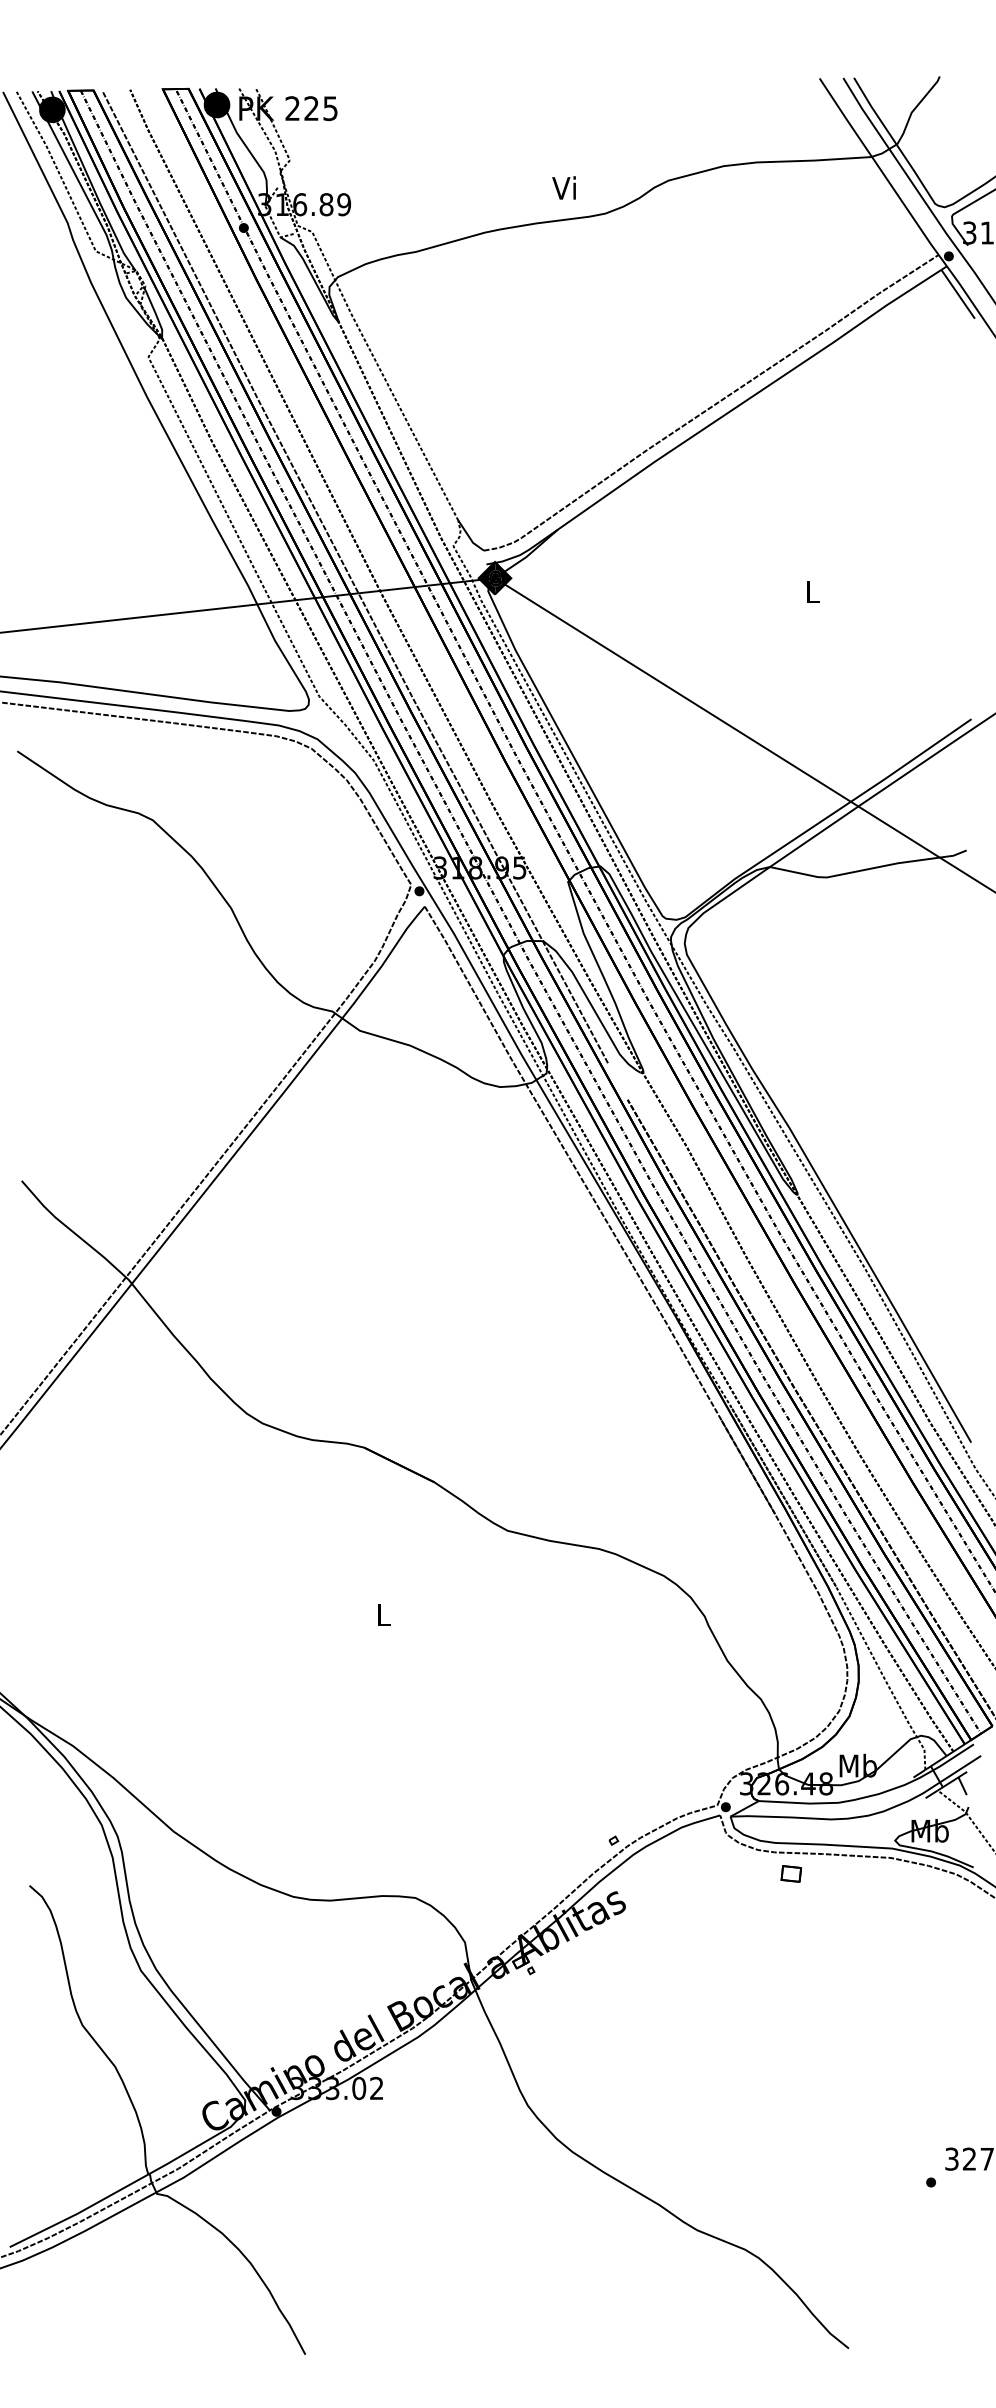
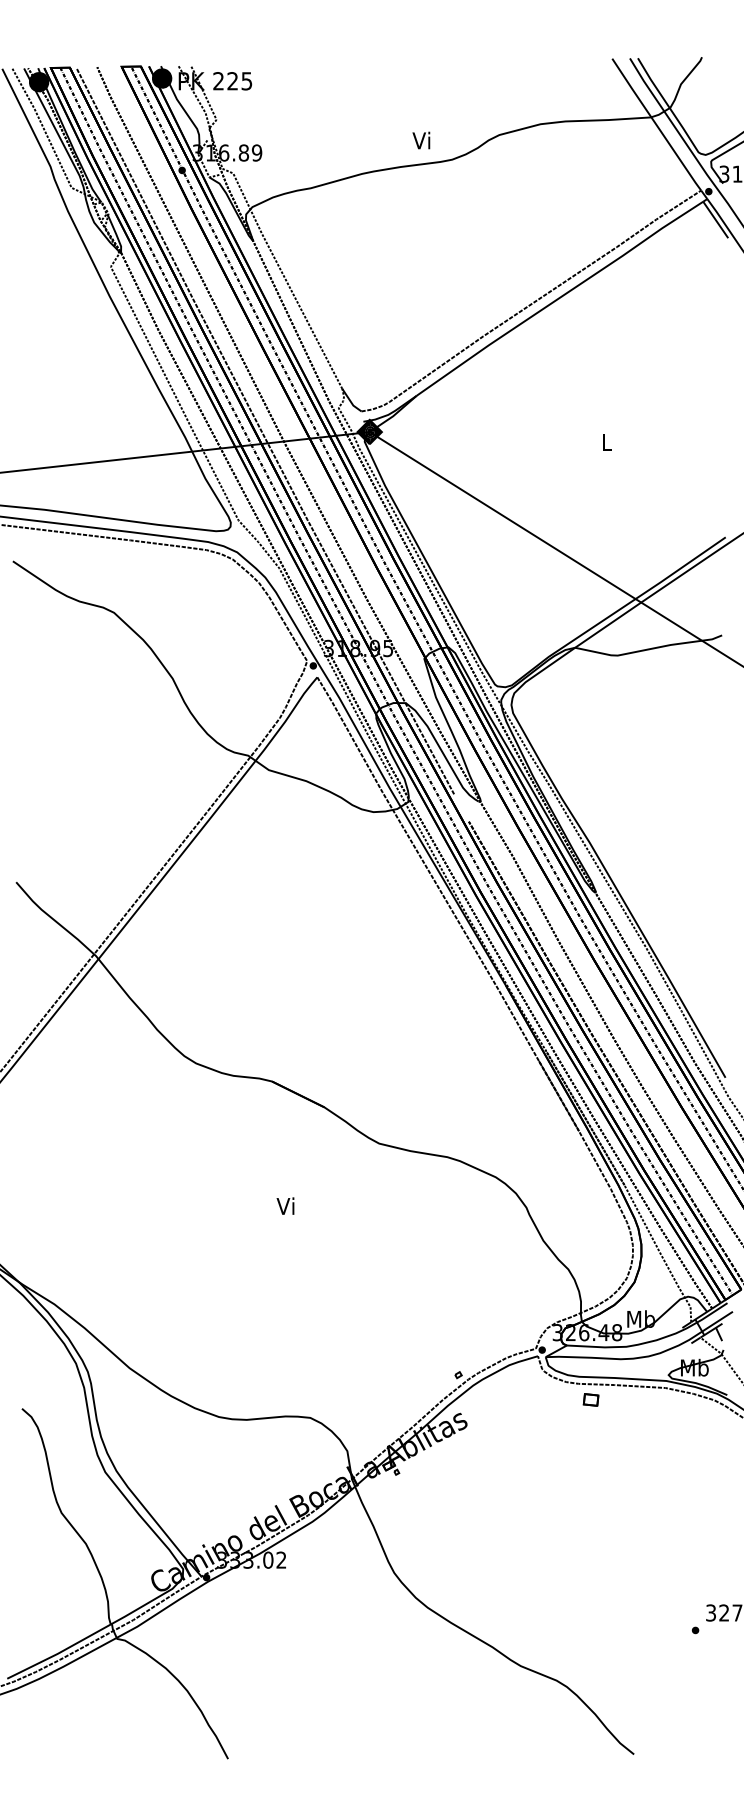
text: (381, 1614) -> (284, 1206), L -> Vi

